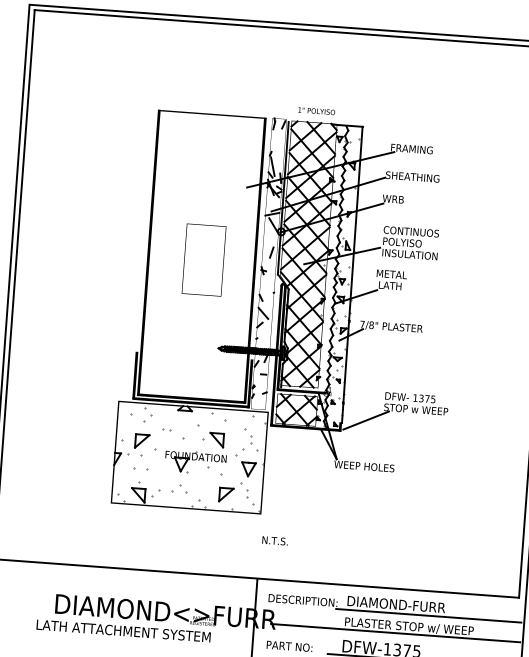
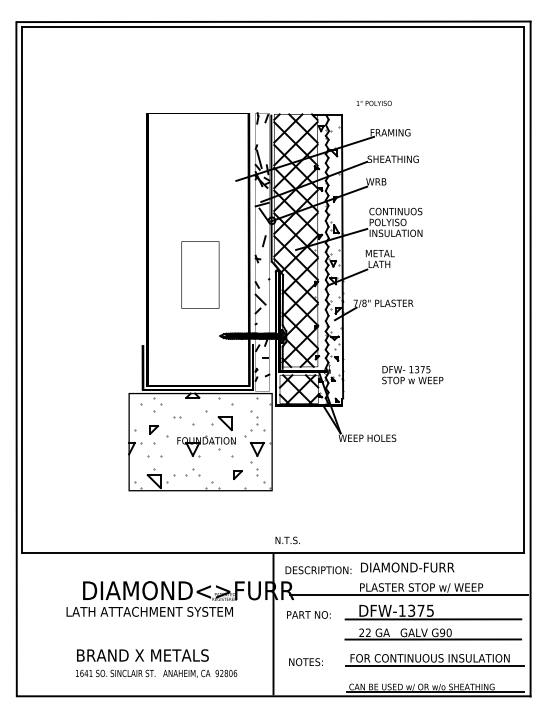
text: (316, 110) -> (373, 102), moved
part: (204, 259) -> (200, 274), moved
line: (365, 420) -> (365, 394), removed
part: (141, 440) -> (153, 429), size x0.6
part: (225, 494) -> (237, 474), size x0.6
text: (274, 540) -> (287, 540), moved
line: (427, 616) -> (438, 576), removed

